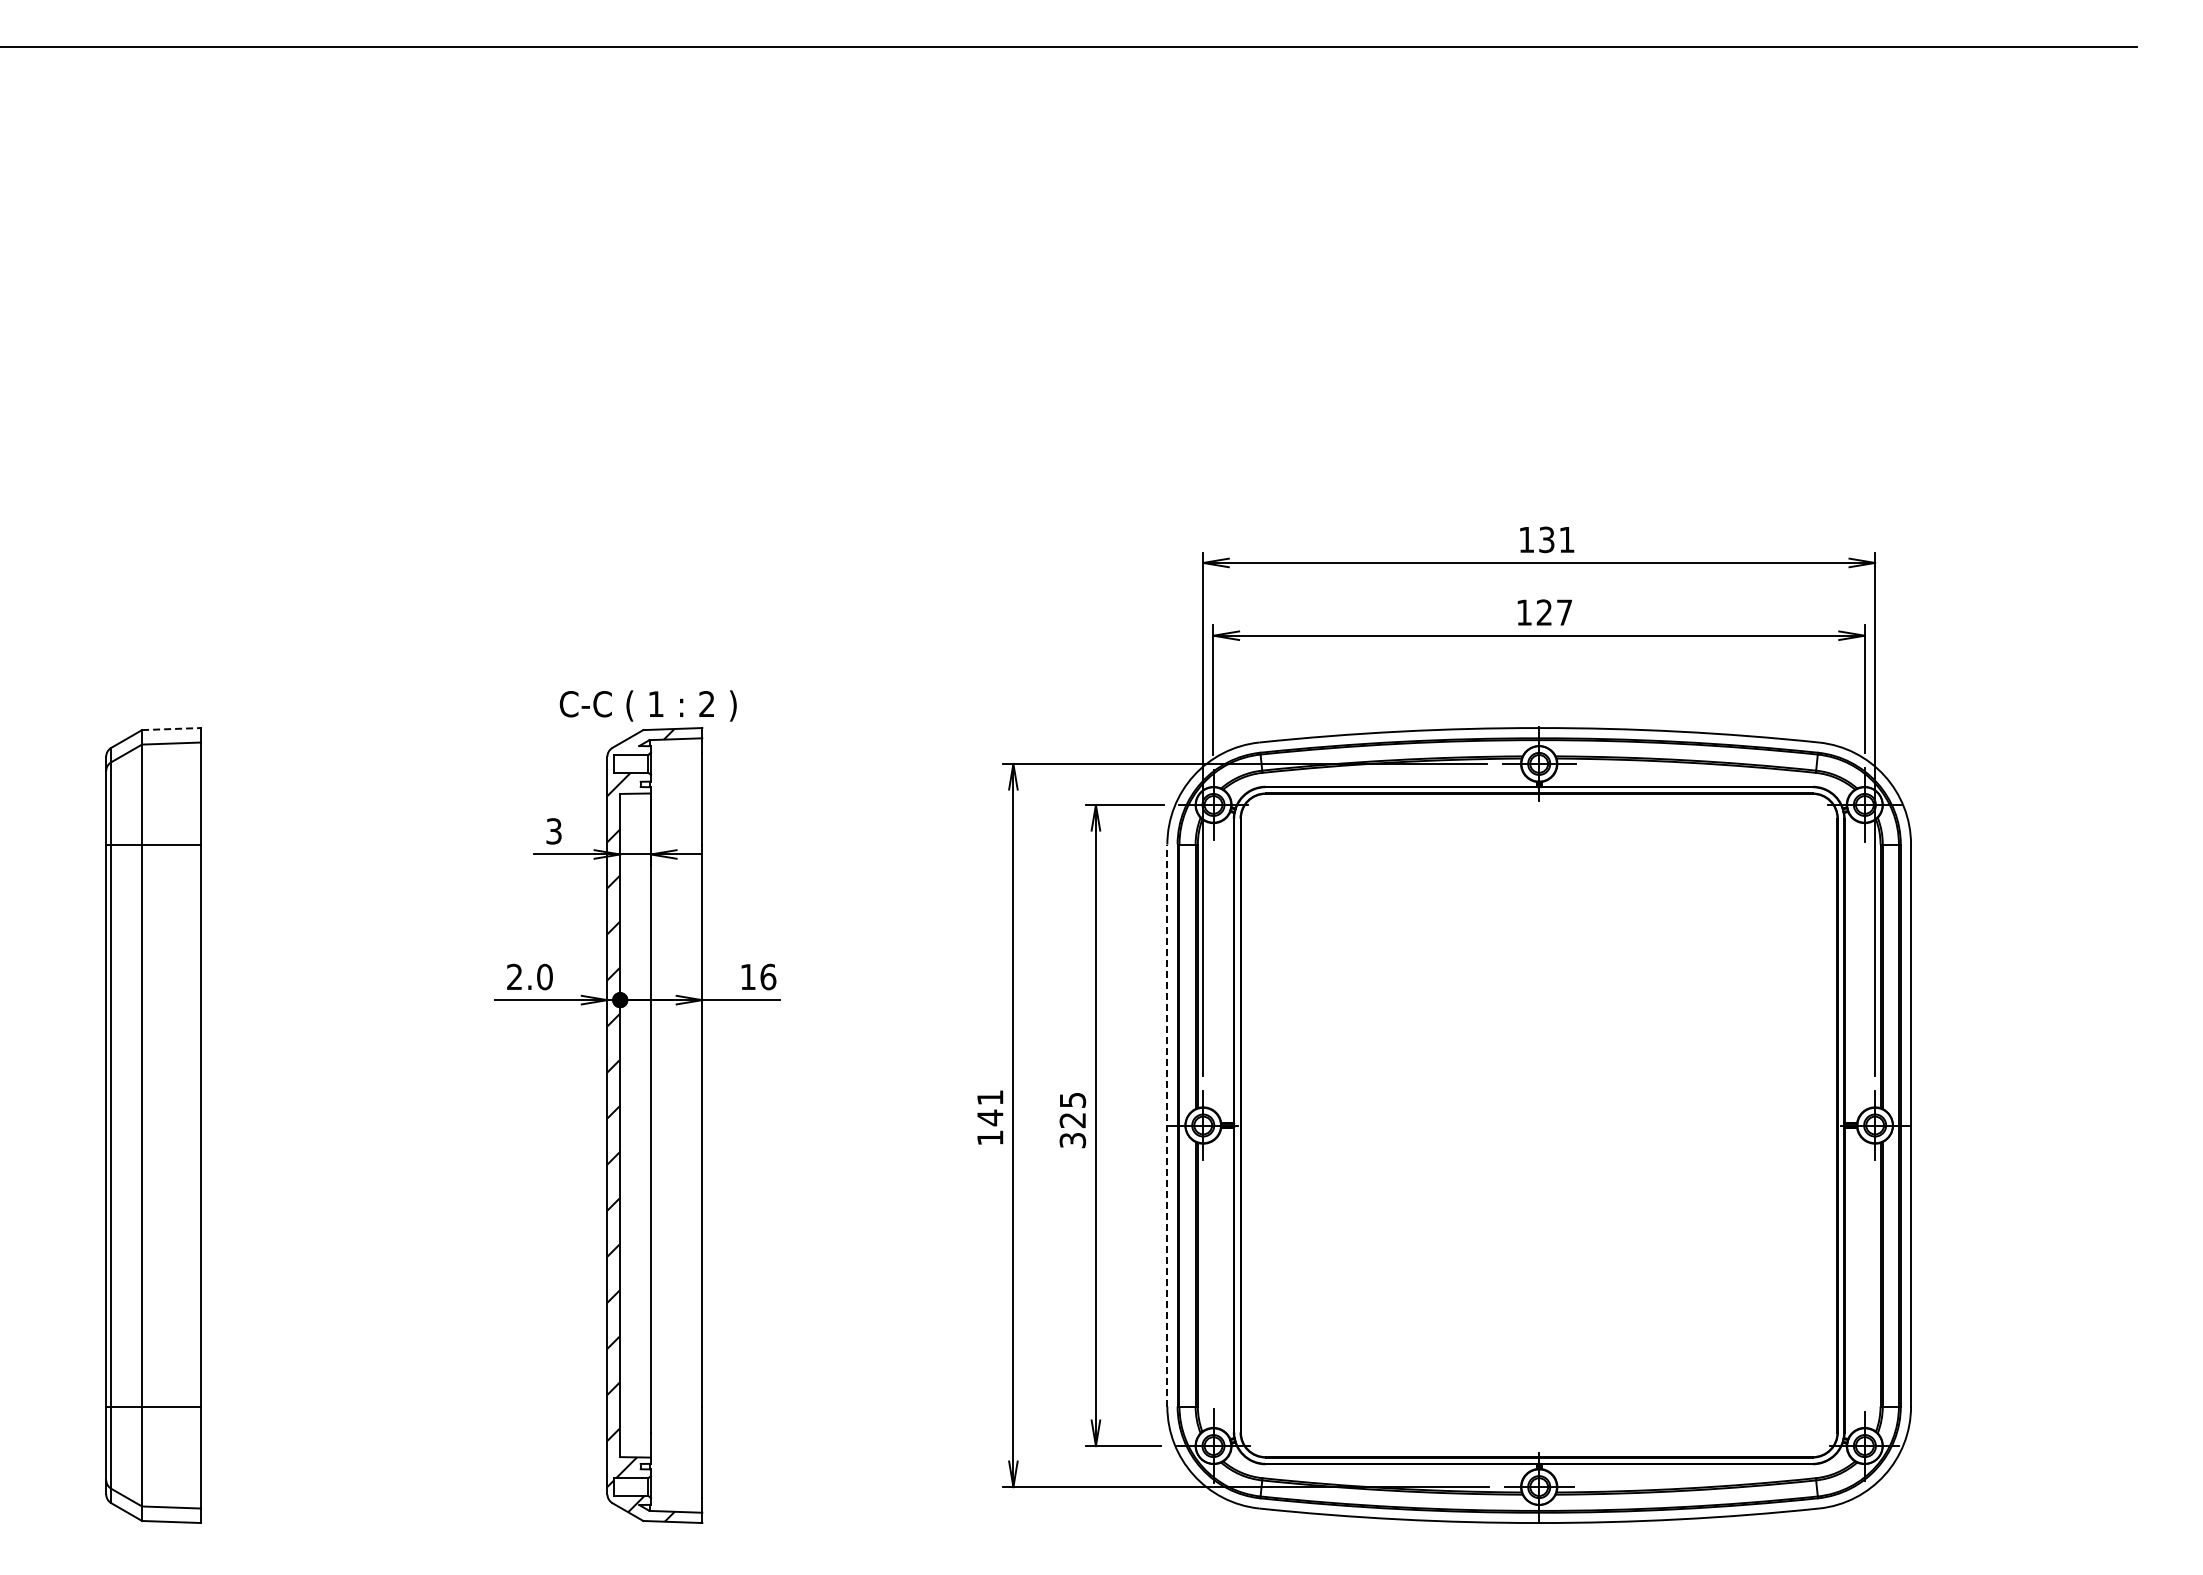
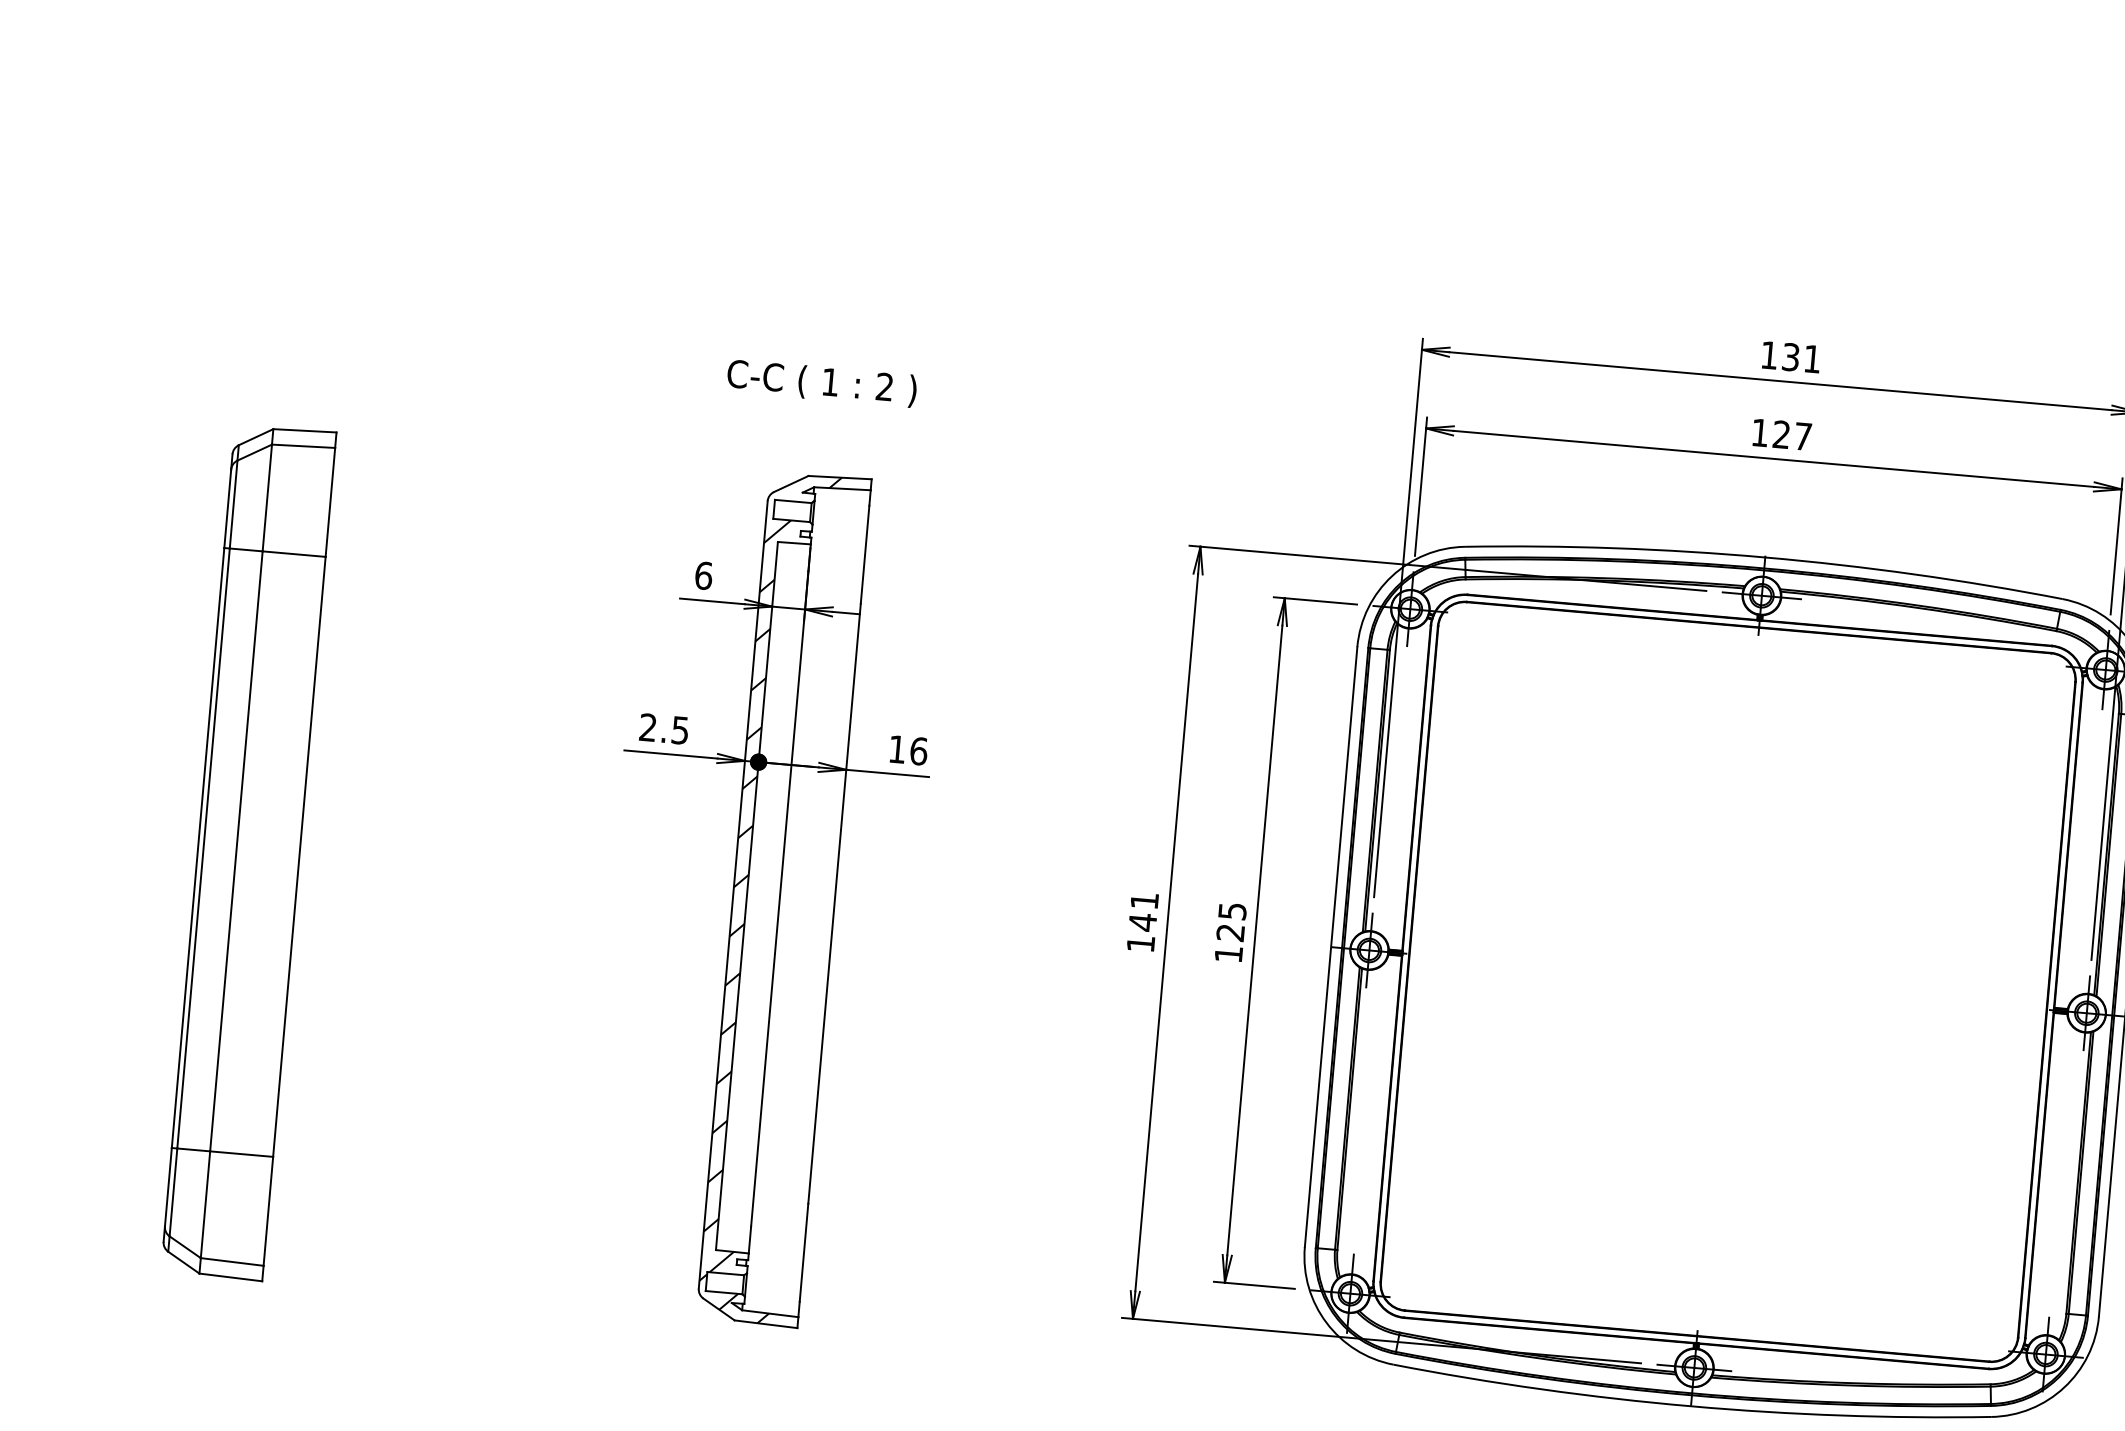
text: (647, 705) -> (821, 382), moved
line: (171, 729) -> (304, 431), dashed -> solid
text: (554, 831) -> (704, 575), 3 -> 6
text: (544, 976) -> (679, 729), 2.0 -> 2.5
line: (1167, 1125) -> (1331, 947), dashed -> solid
text: (1072, 1140) -> (1228, 954), 325 -> 125

